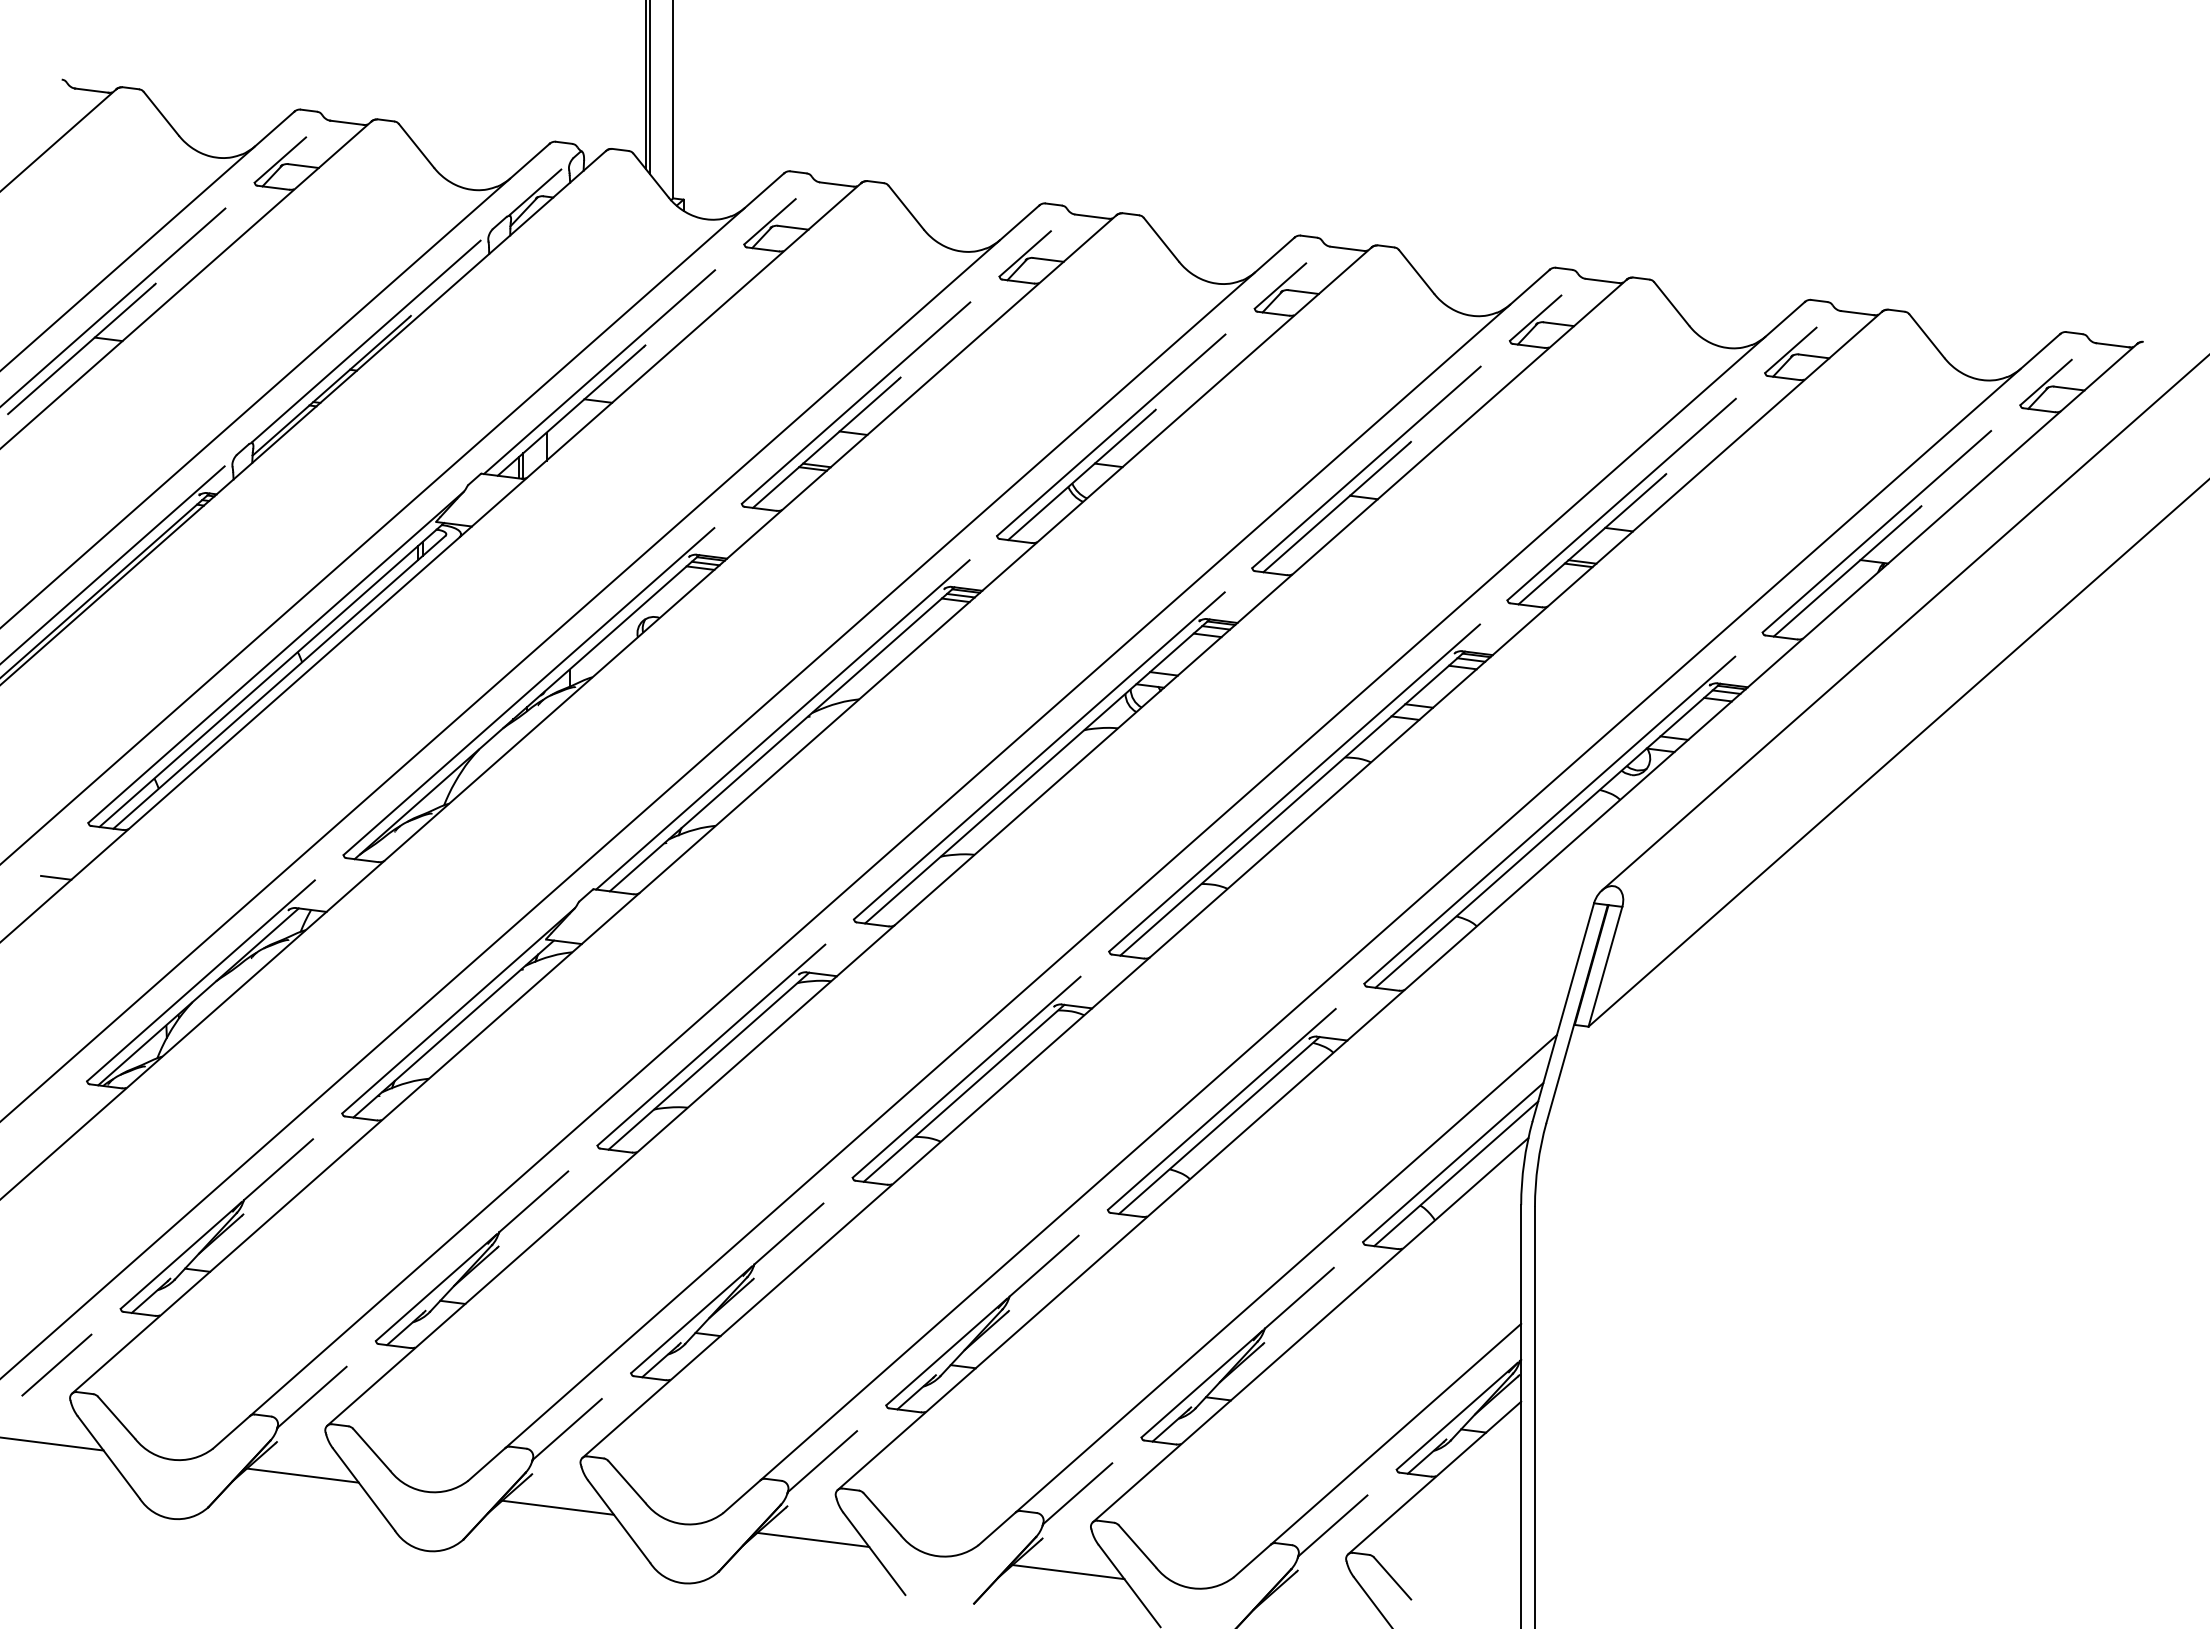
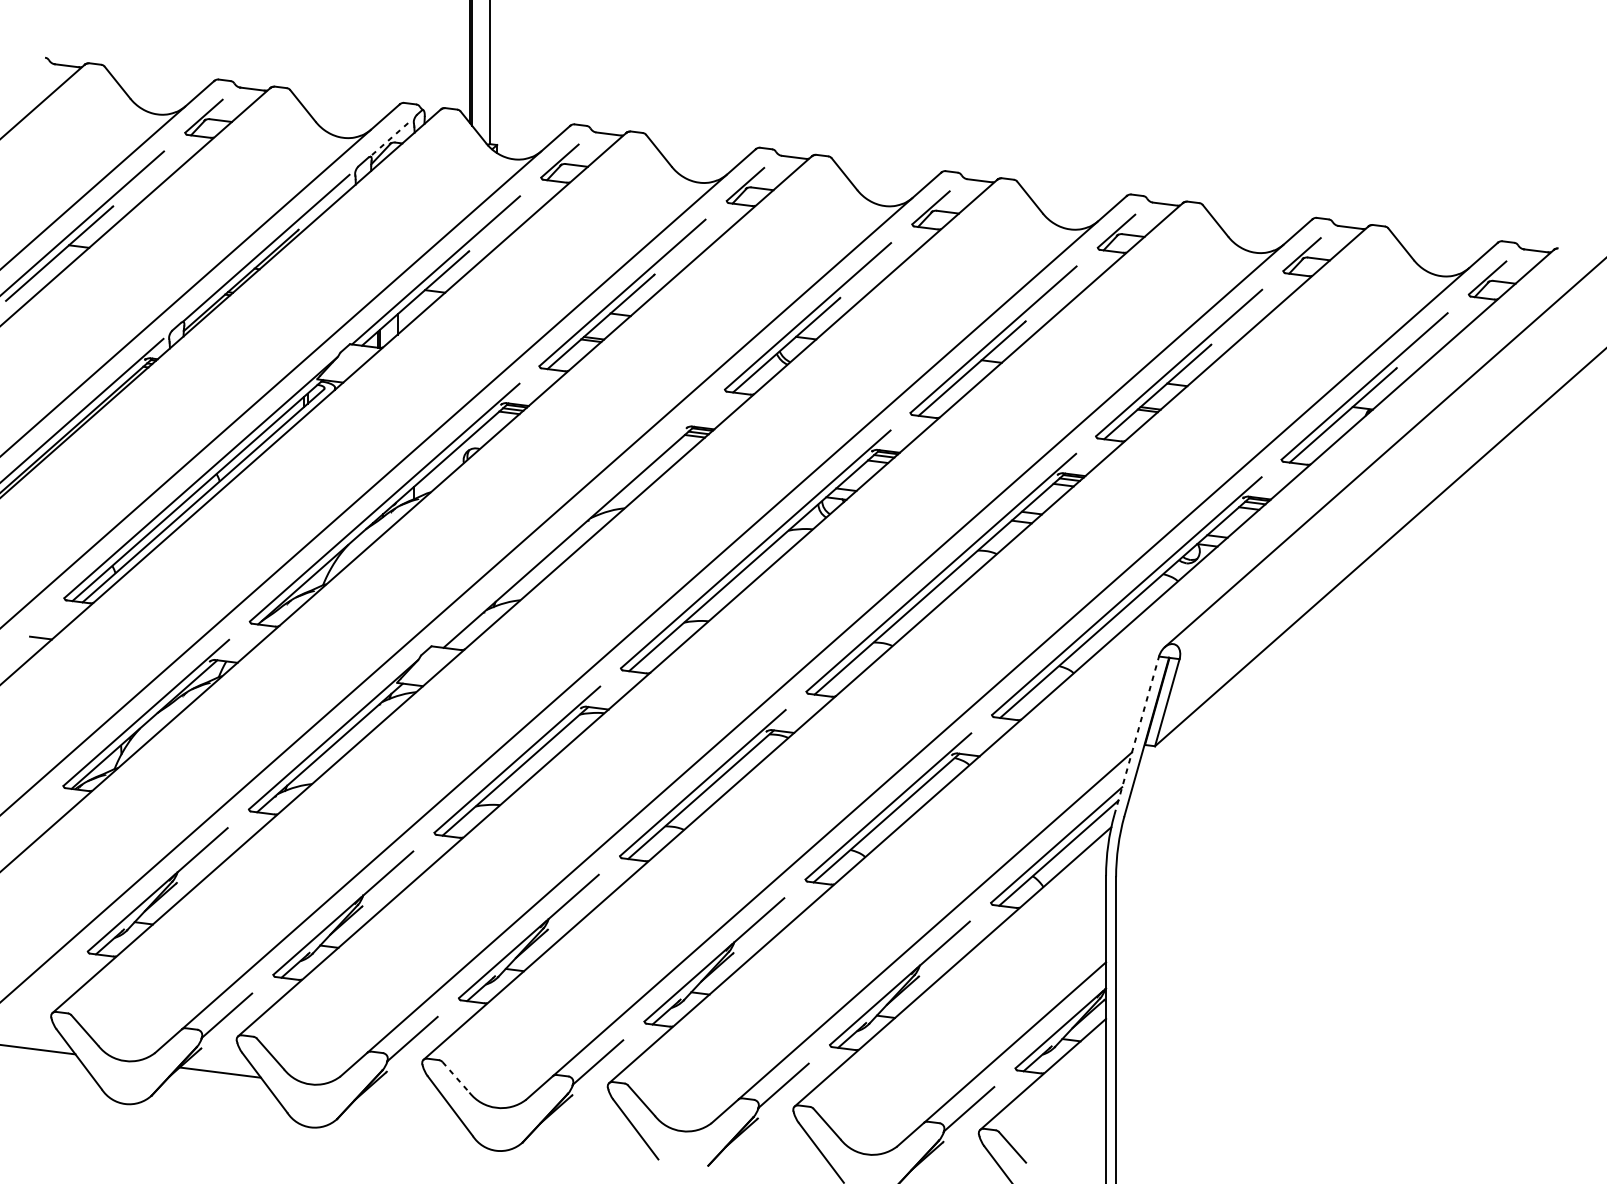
line: (535, 192) -> (389, 139), solid -> dashed
line: (782, 724) -> (569, 526), removed
line: (1563, 1011) -> (1136, 735), solid -> dashed
line: (56, 1364) -> (41, 991), removed
line: (627, 1482) -> (456, 1077), solid -> dashed
line: (558, 1507) -> (406, 1095), removed
line: (813, 1539) -> (591, 1119), removed
line: (1068, 1572) -> (776, 1143), removed

